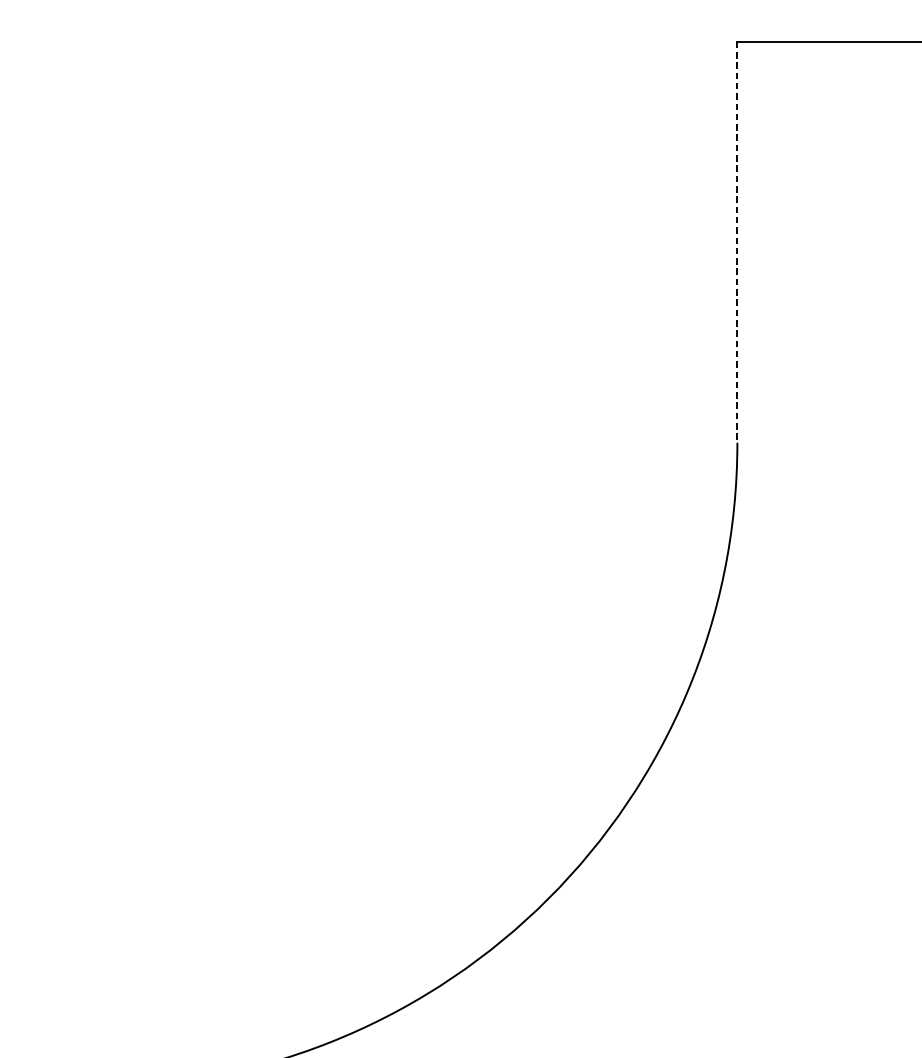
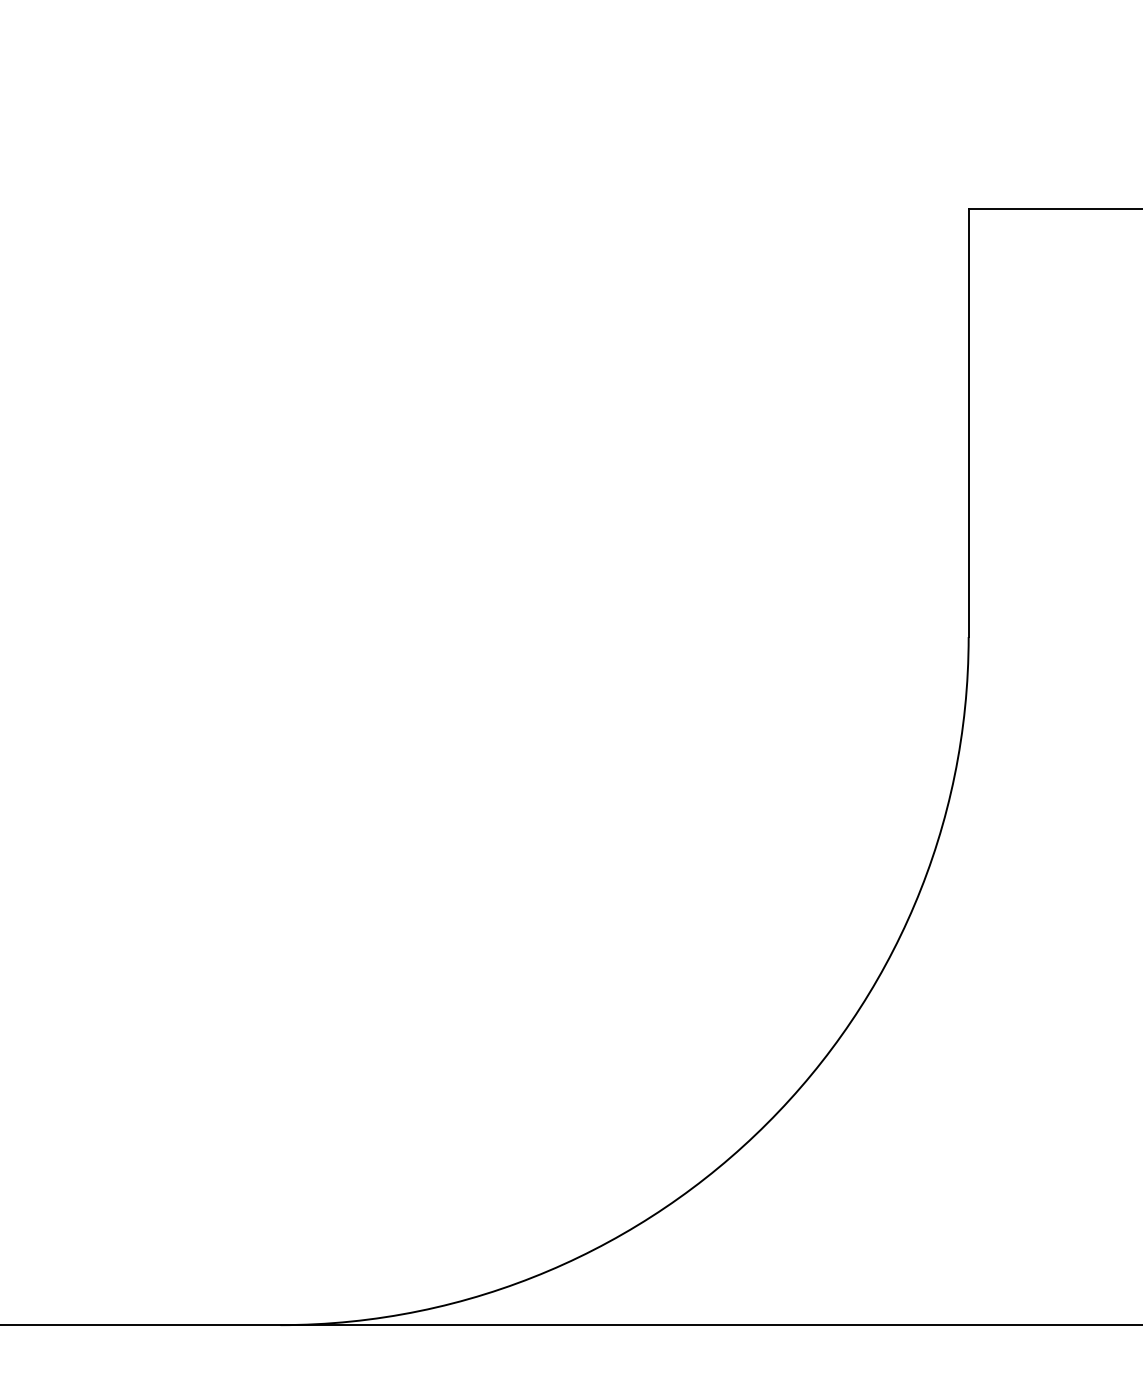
line: (737, 242) -> (968, 423), dashed -> solid

